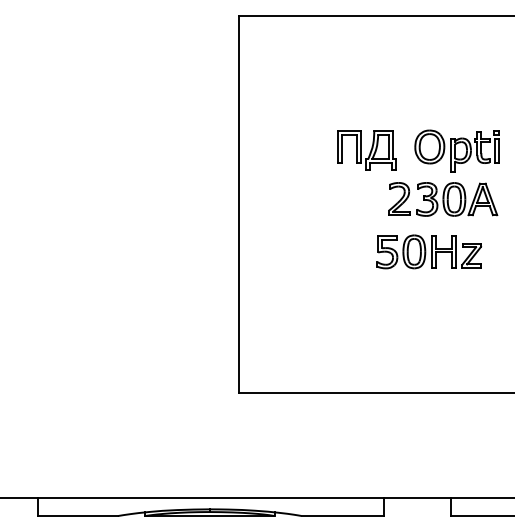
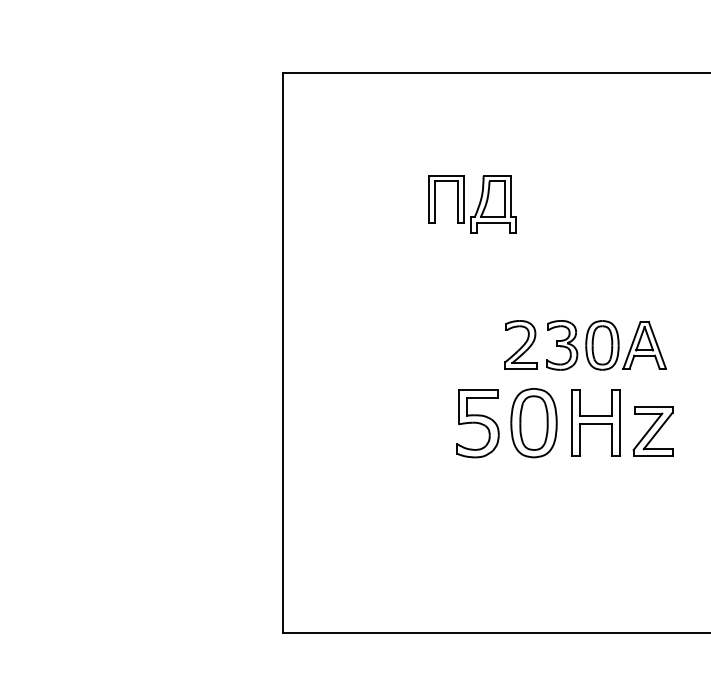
part: (366, 150) -> (472, 204), moved
part: (456, 150) -> (605, 272), removed
part: (429, 251) -> (565, 422), size x1.4

